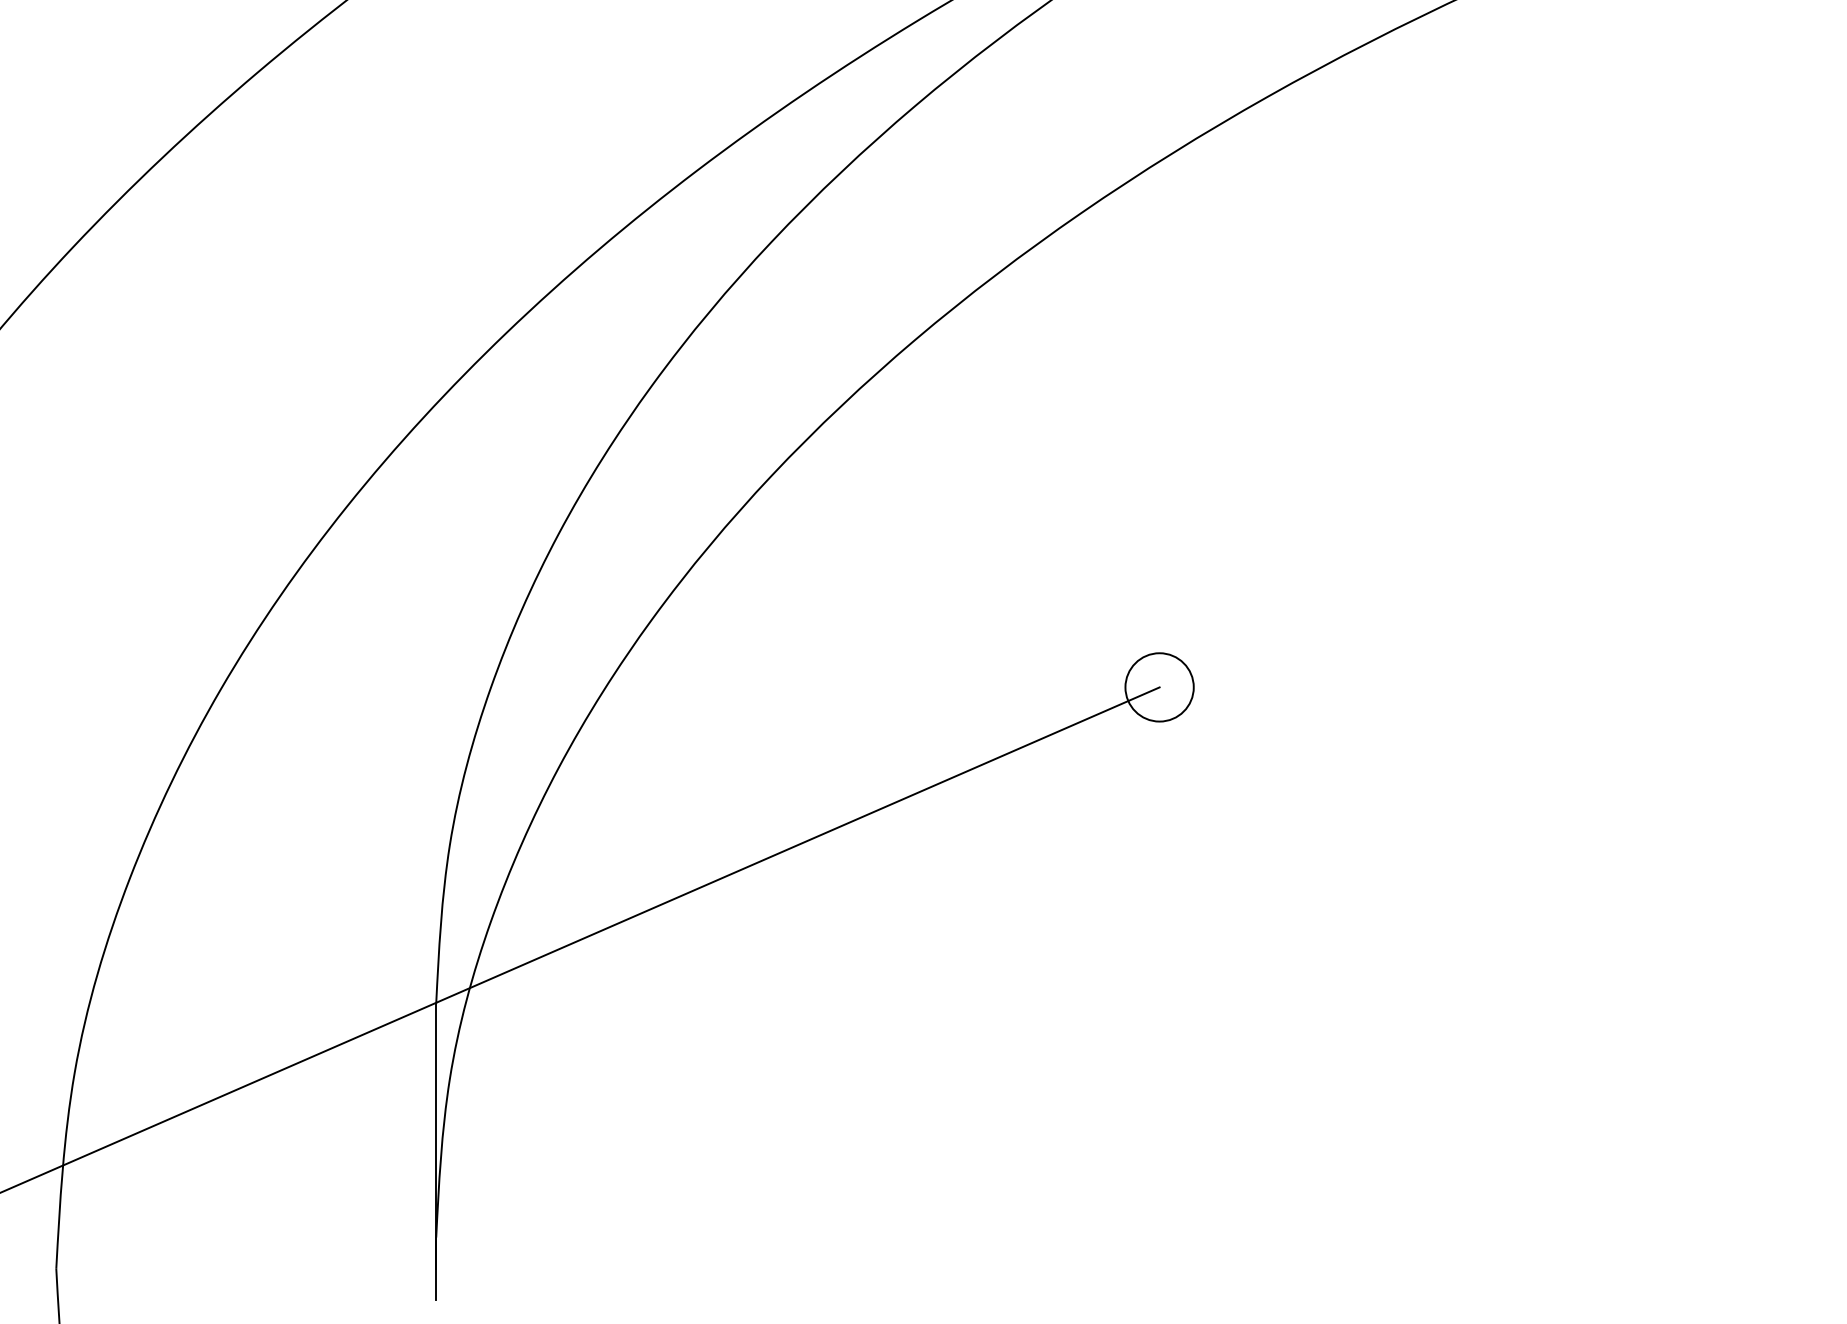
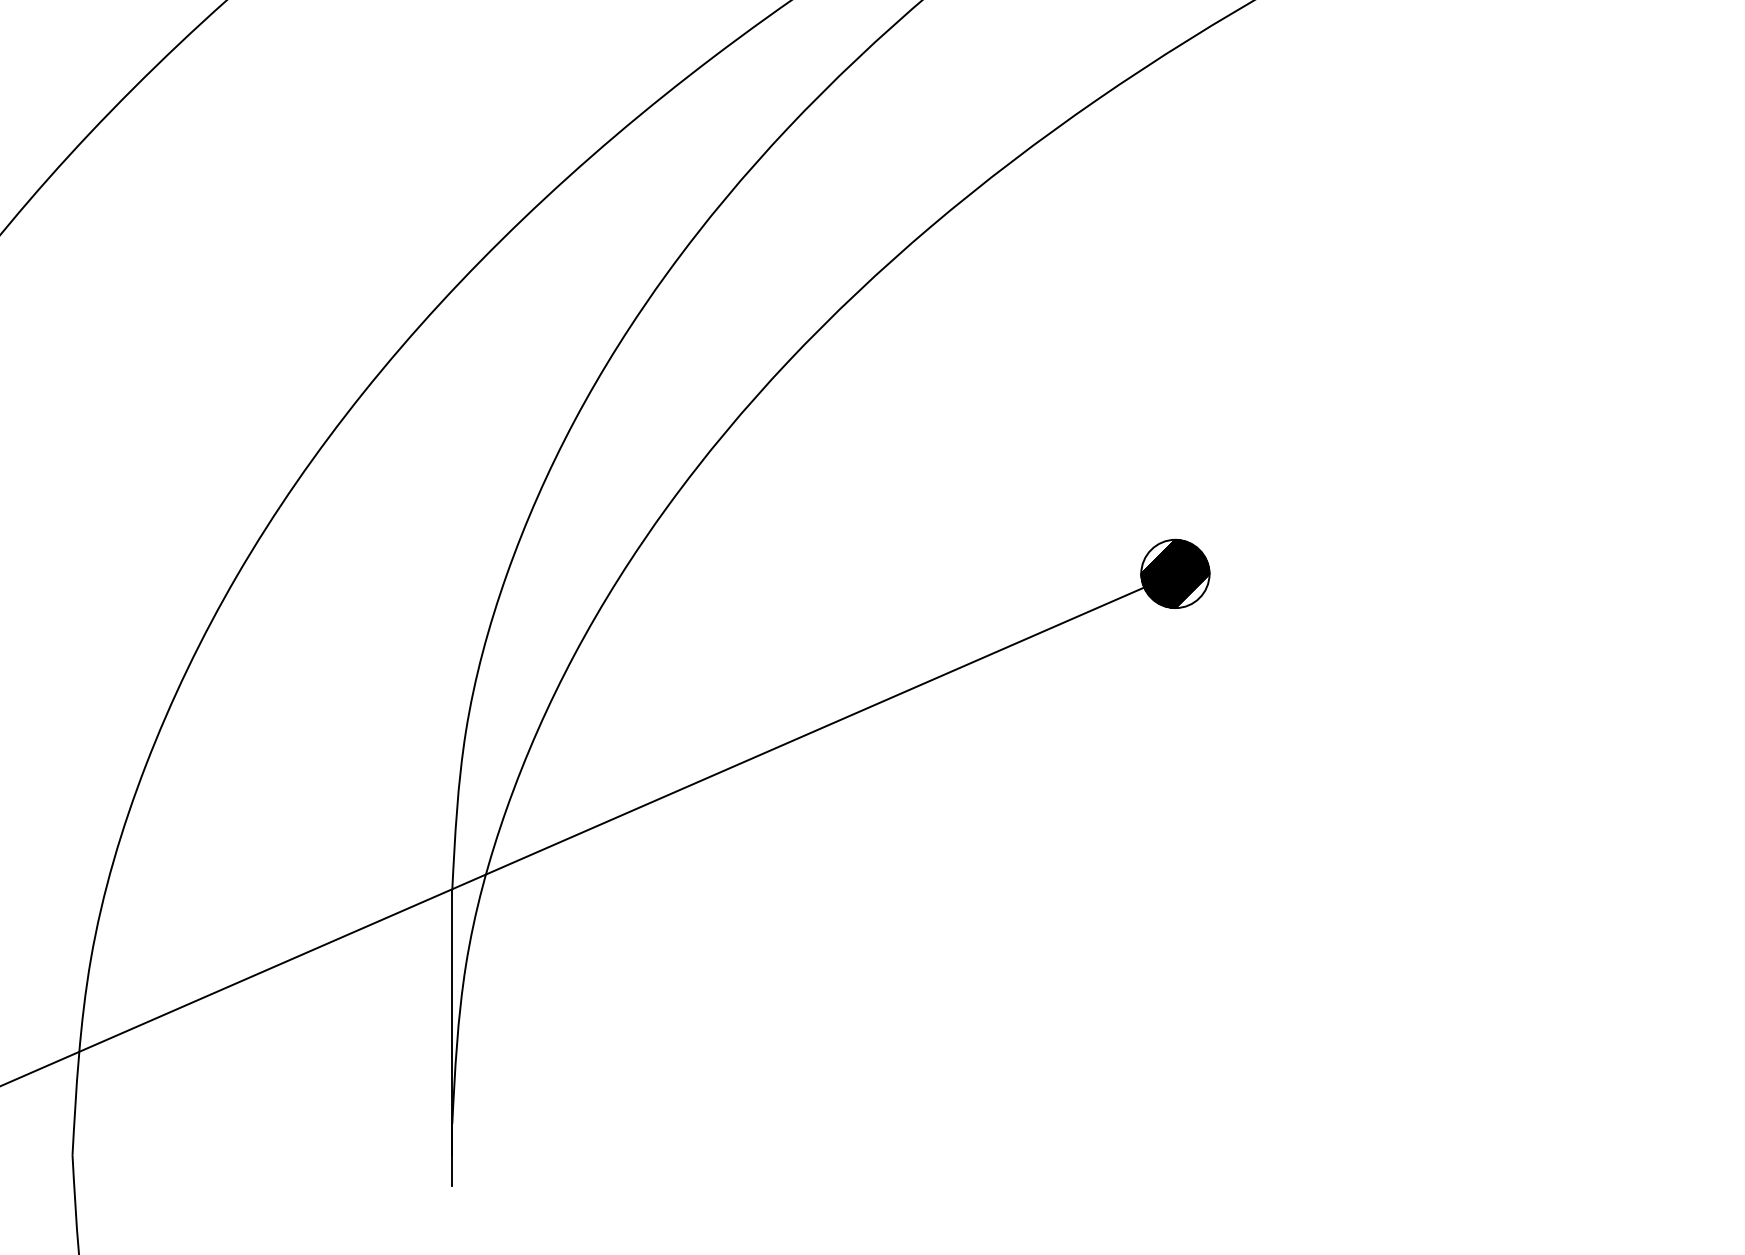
hatch: (1159, 687) -> (1175, 574), added

